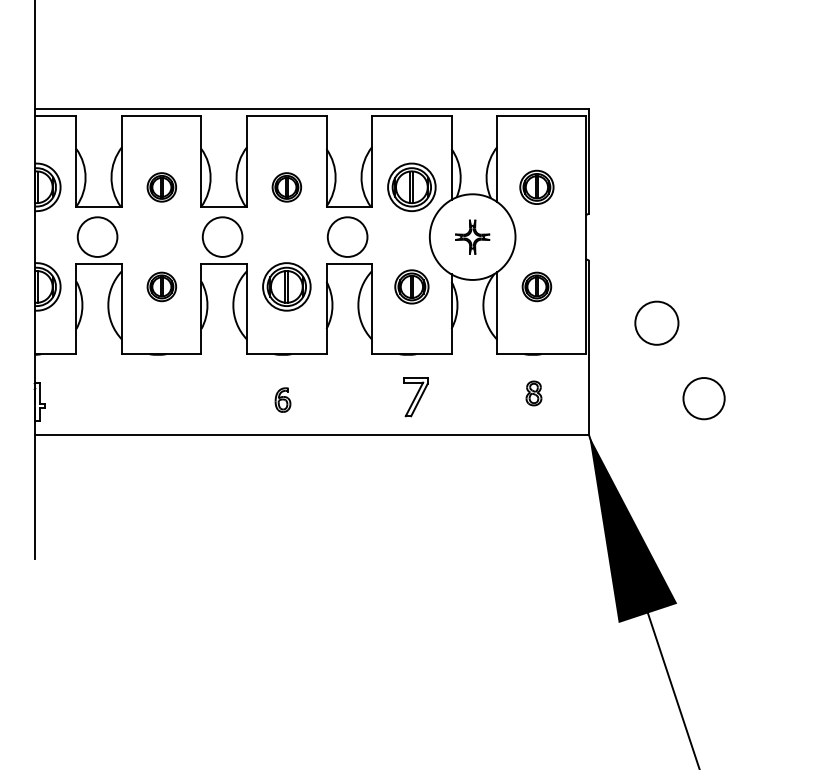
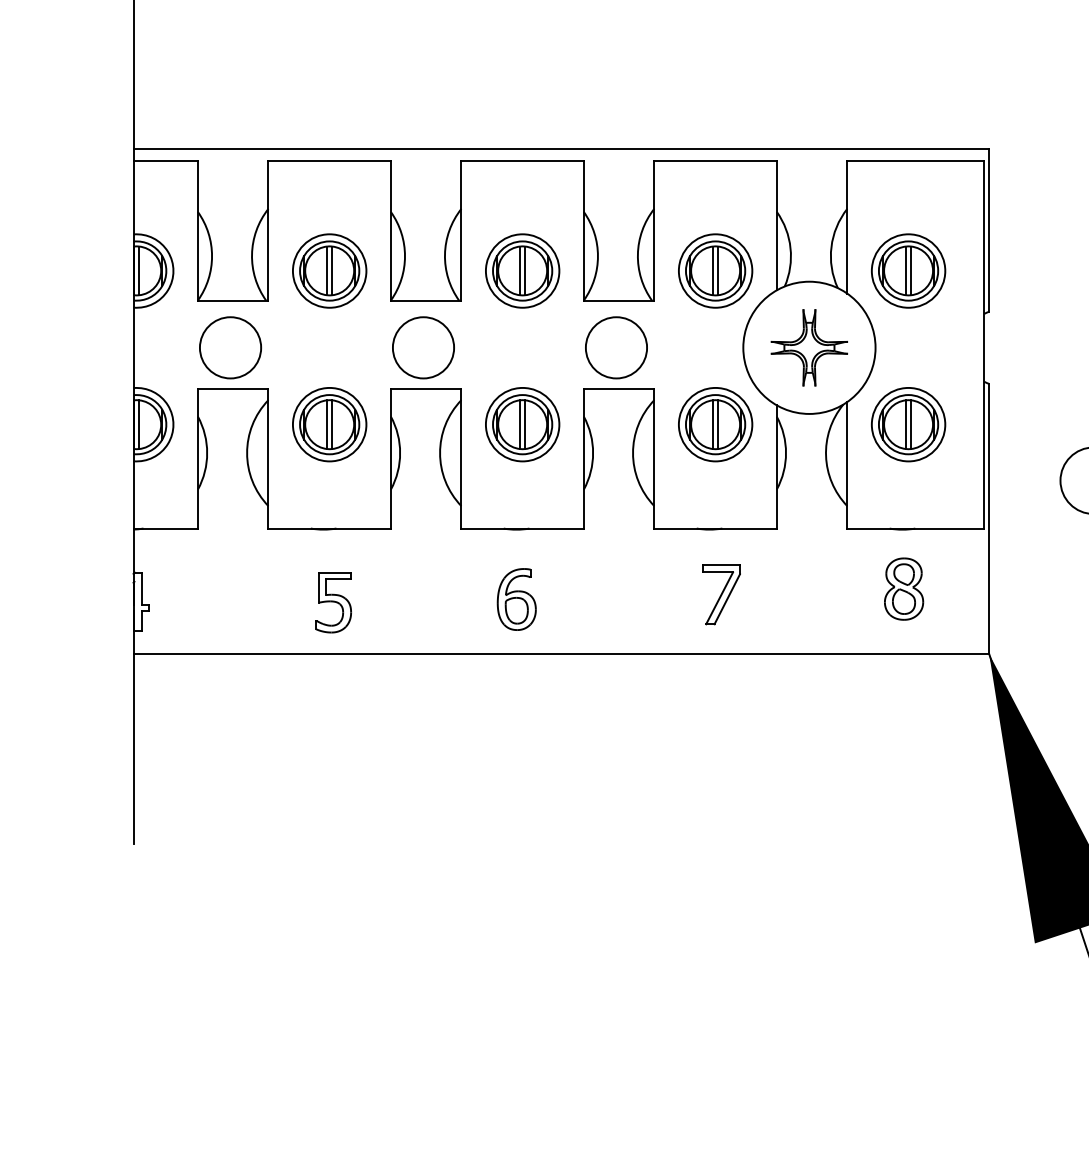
part: (161, 187) -> (329, 271), size x1.67
part: (286, 187) -> (522, 271), size x1.67
part: (536, 187) -> (907, 271), size x1.43
part: (472, 237) -> (809, 348), size x1.43
part: (161, 286) -> (329, 424), size x1.67
part: (411, 286) -> (715, 424), size x1.43
part: (536, 286) -> (907, 424), size x1.67
part: (533, 393) -> (903, 589), size x1.67
part: (282, 399) -> (515, 598), size x1.67
part: (164, 402) -> (333, 603), added

